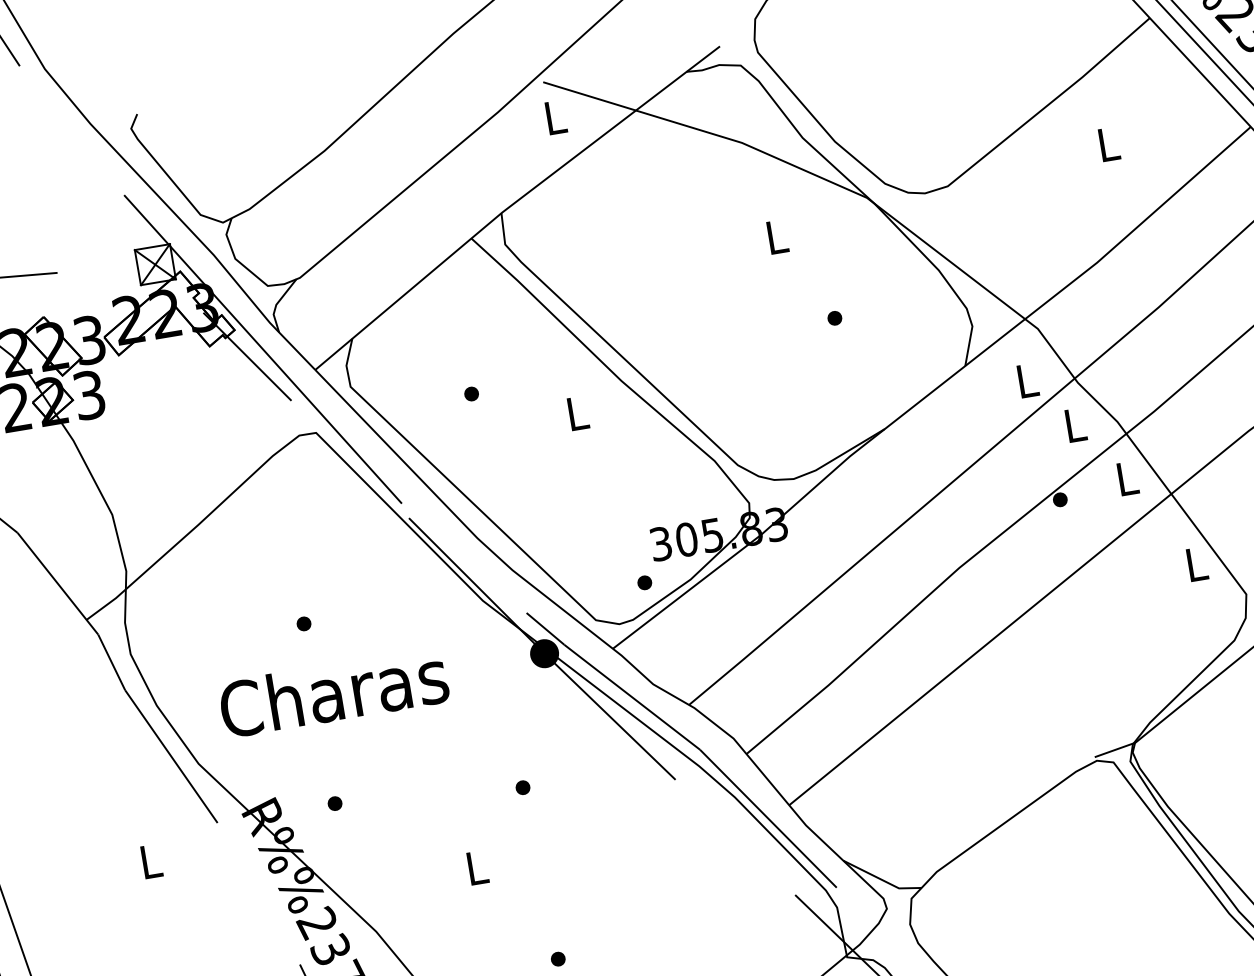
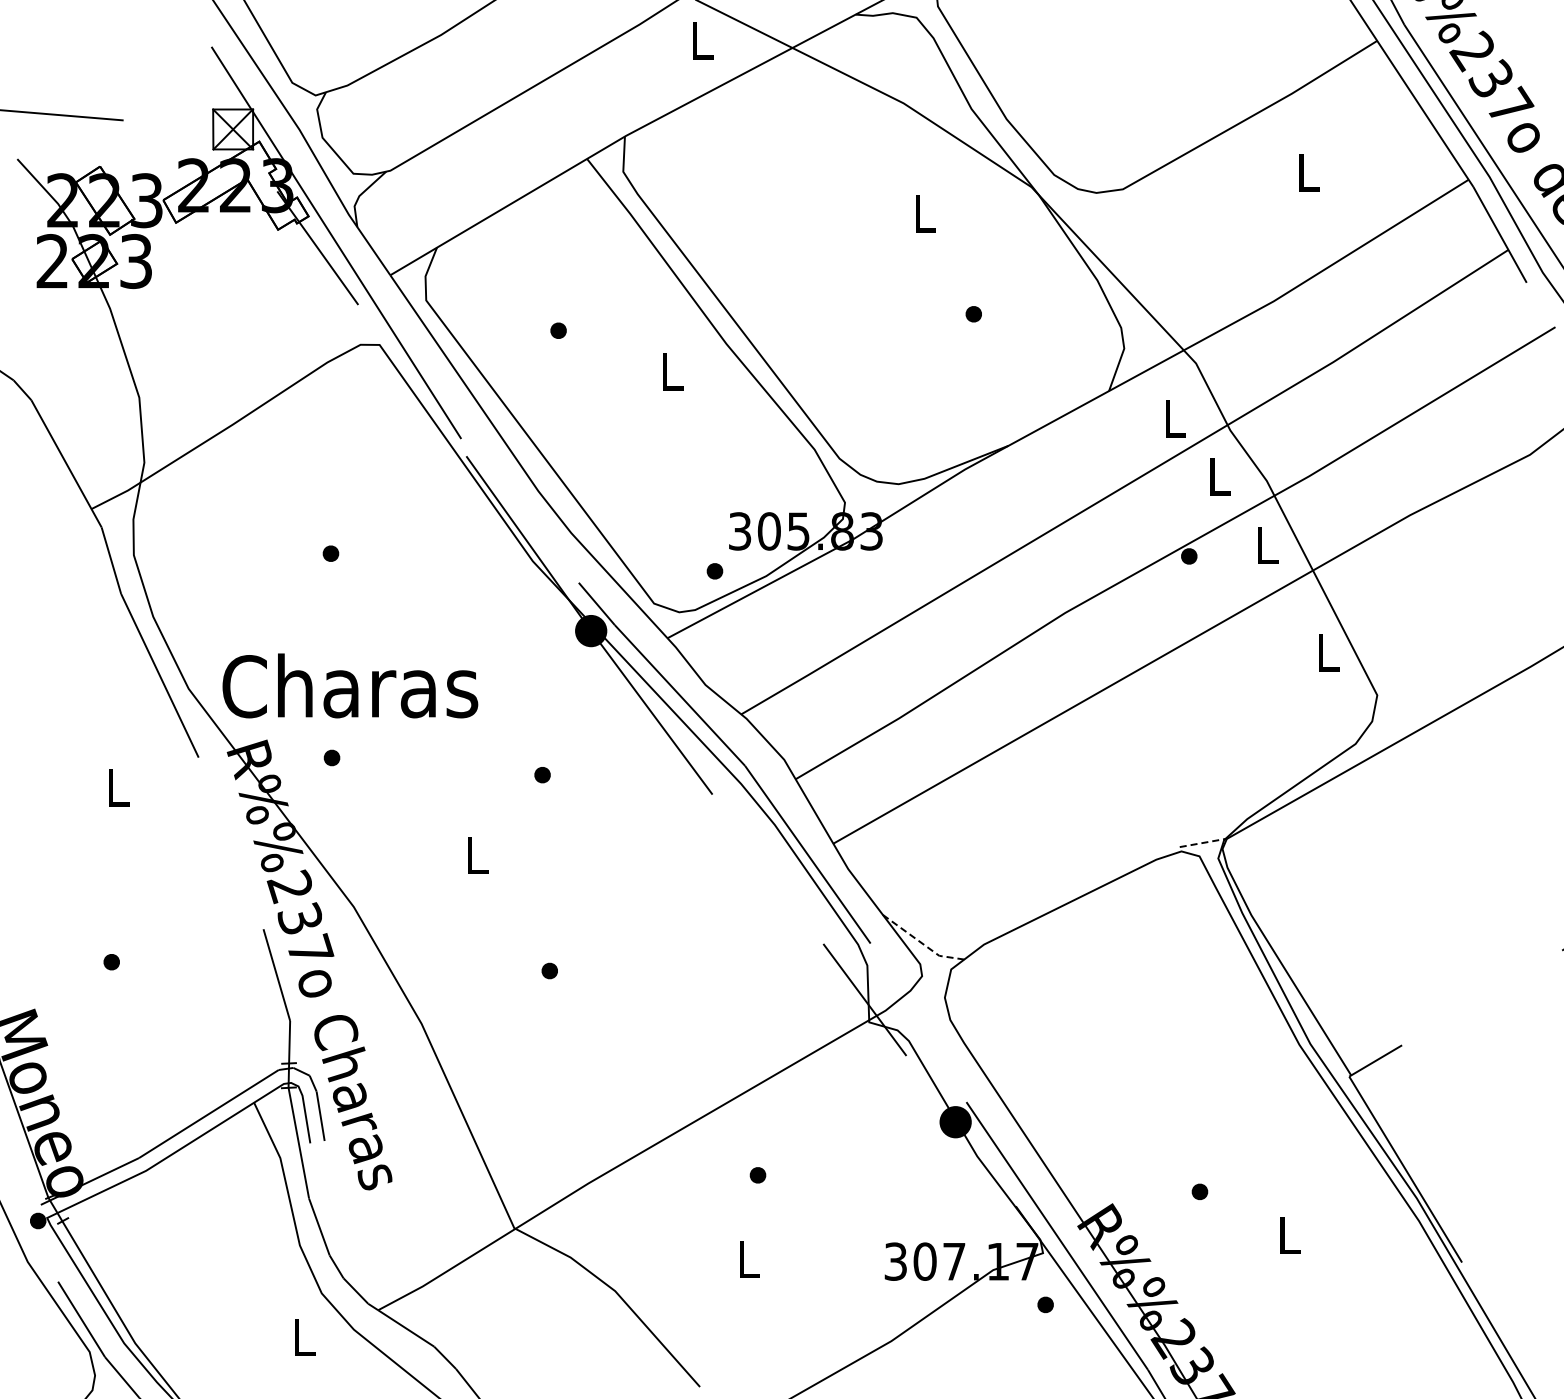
text: (334, 692) -> (350, 685), moved
line: (1115, 749) -> (1204, 842), solid -> dashed
line: (882, 880) -> (922, 943), solid -> dashed

